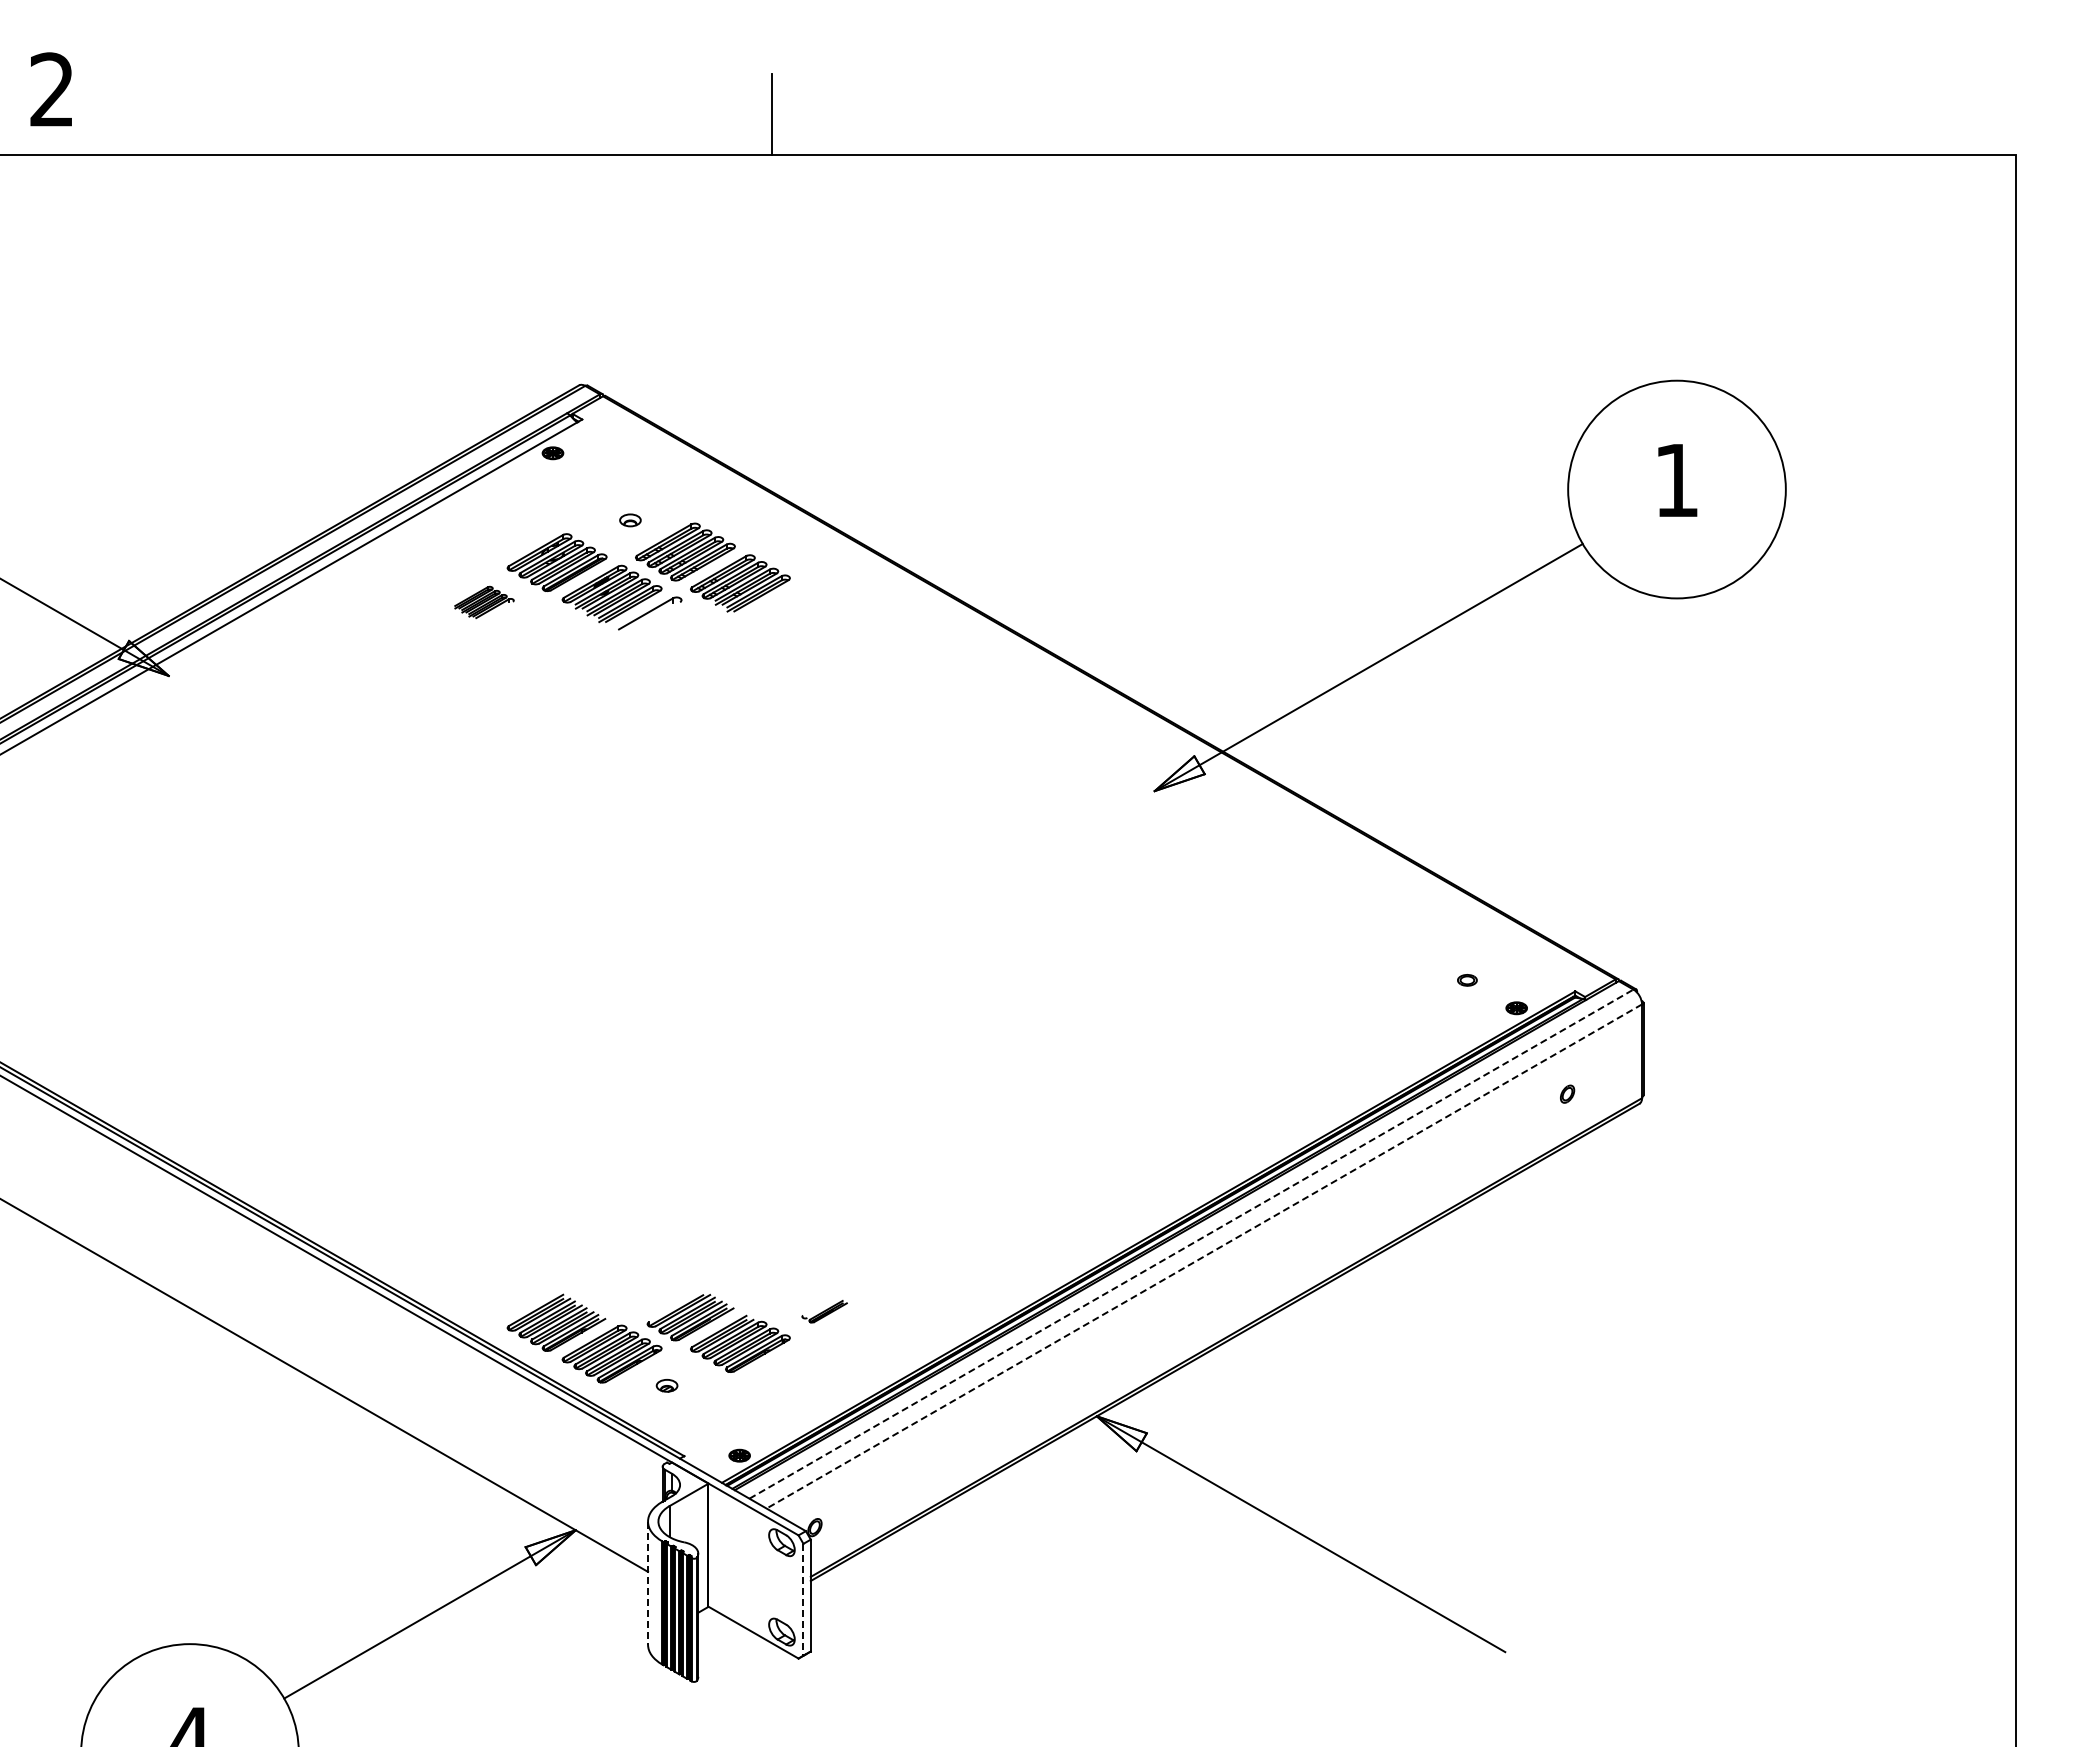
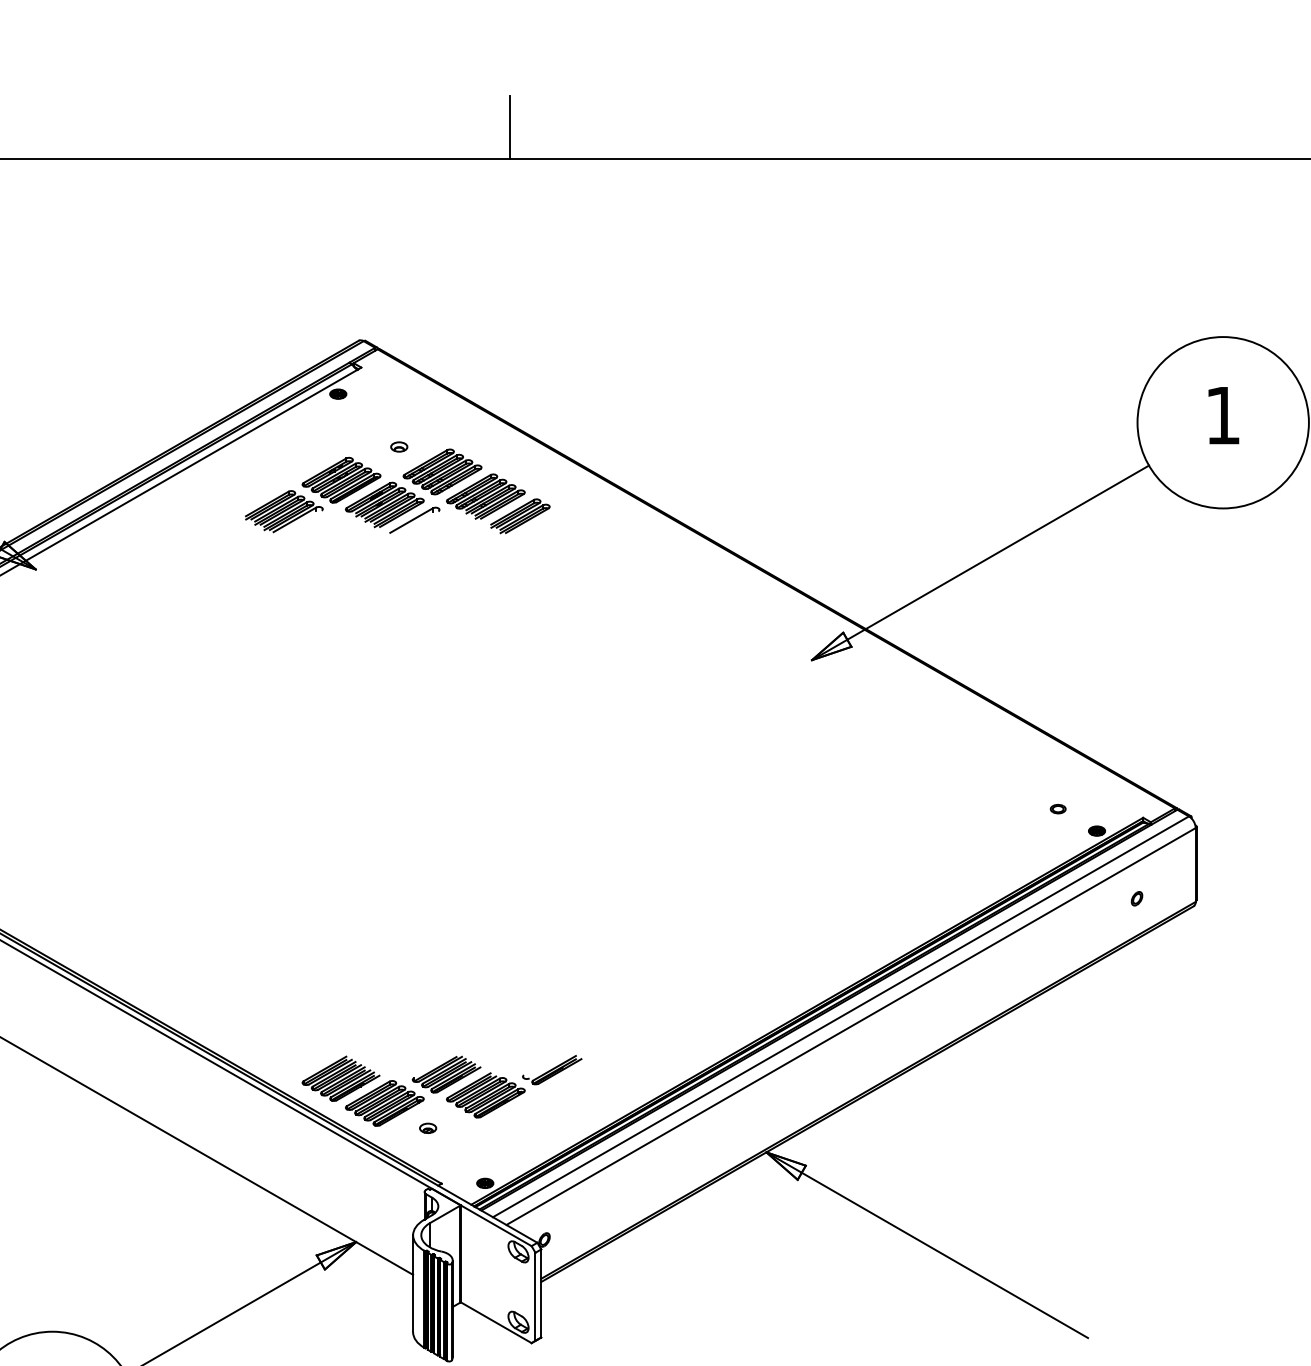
part: (484, 602) -> (284, 511), size x1.67
part: (784, 608) -> (520, 516), added
line: (1191, 1243) -> (840, 1016), dashed -> solid
line: (1203, 1256) -> (850, 1026), dashed -> solid
part: (824, 1311) -> (552, 1069), size x1.67
line: (648, 1583) -> (413, 1284), dashed -> solid
line: (803, 1599) -> (535, 1296), dashed -> solid

